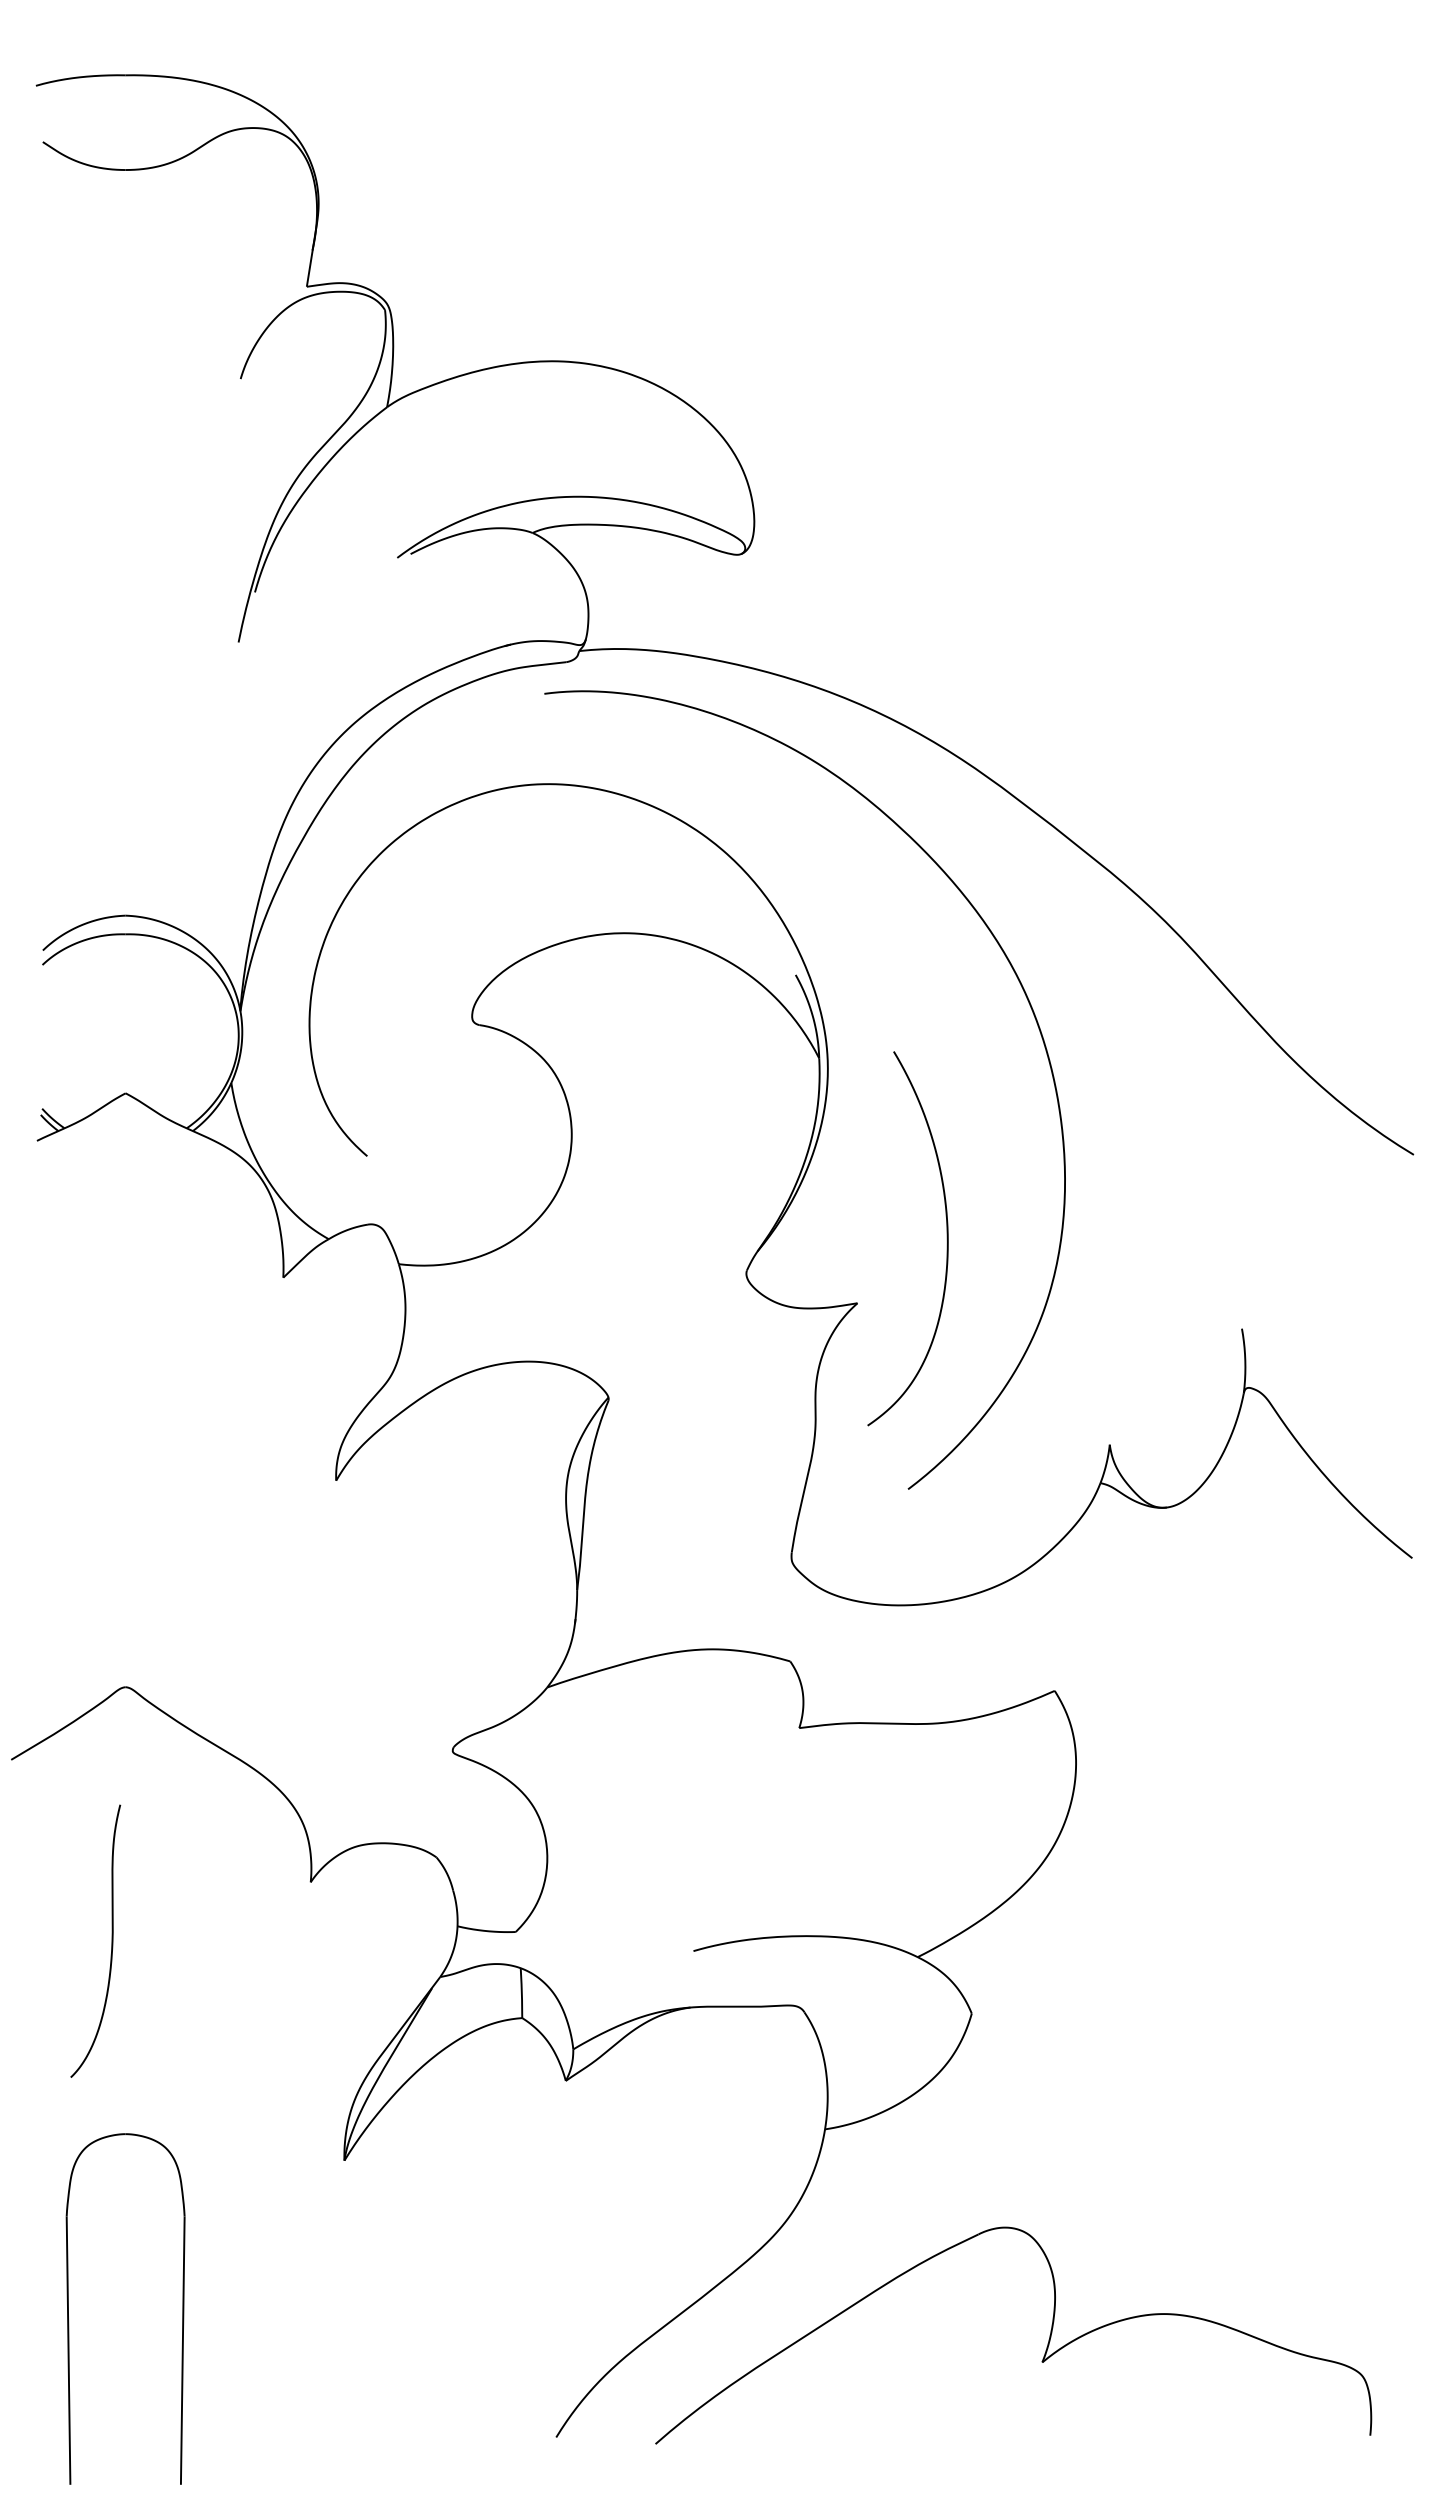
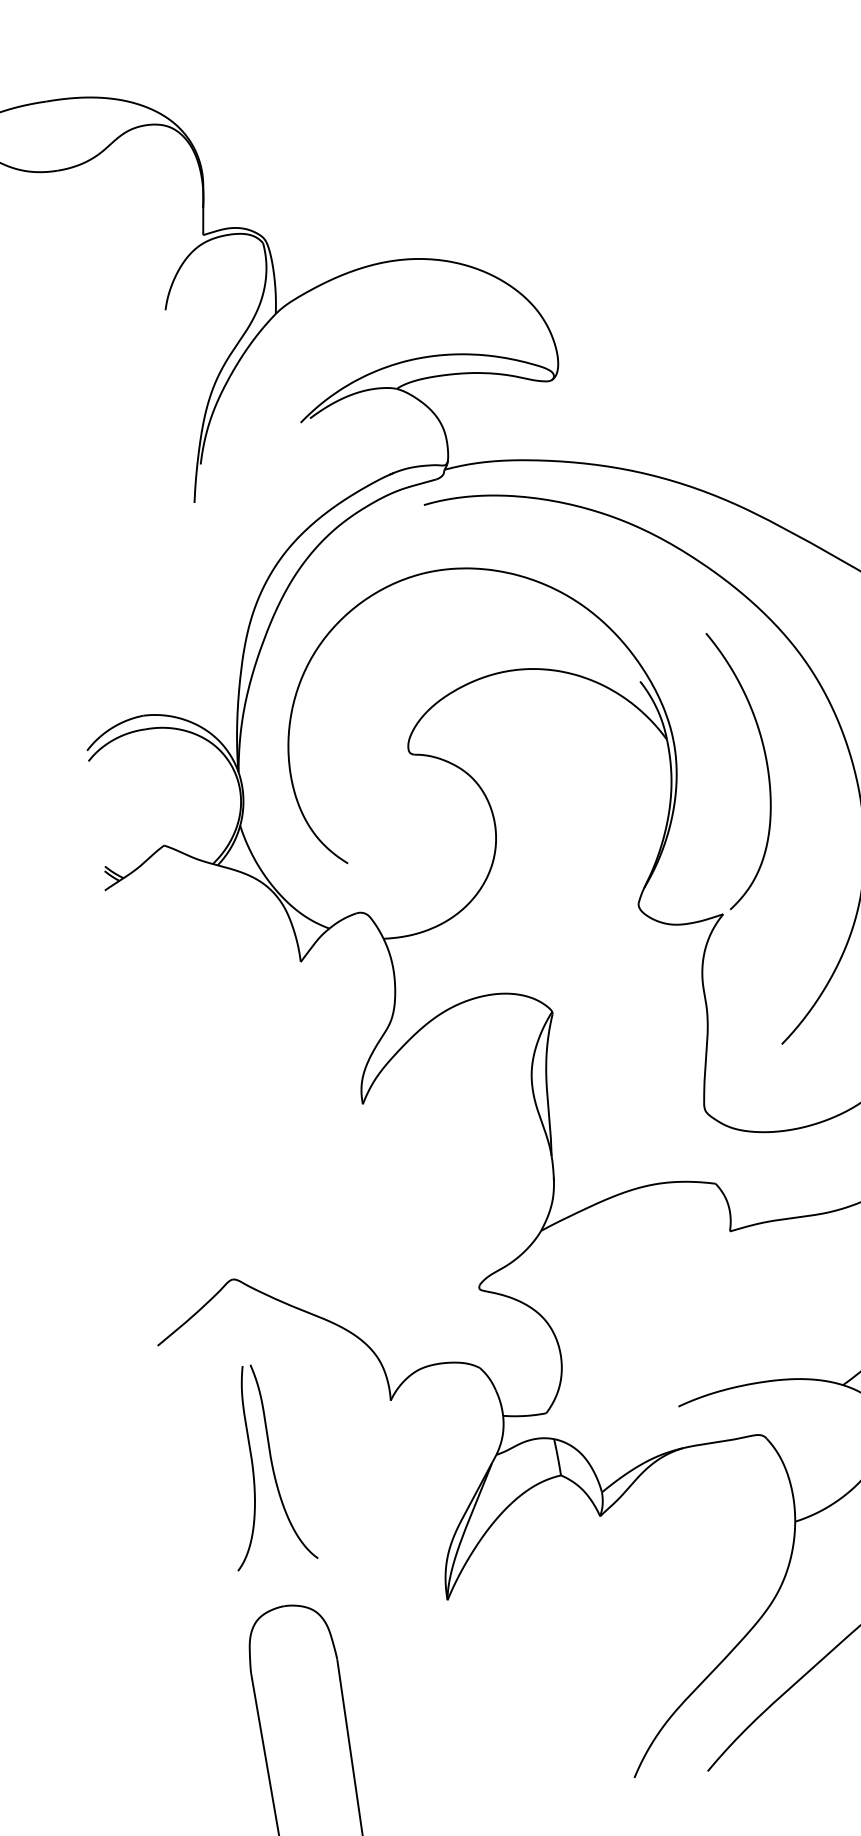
curve: (946, 1238) -> (766, 763), moved
curve: (139, 1940) -> (272, 1463), added

